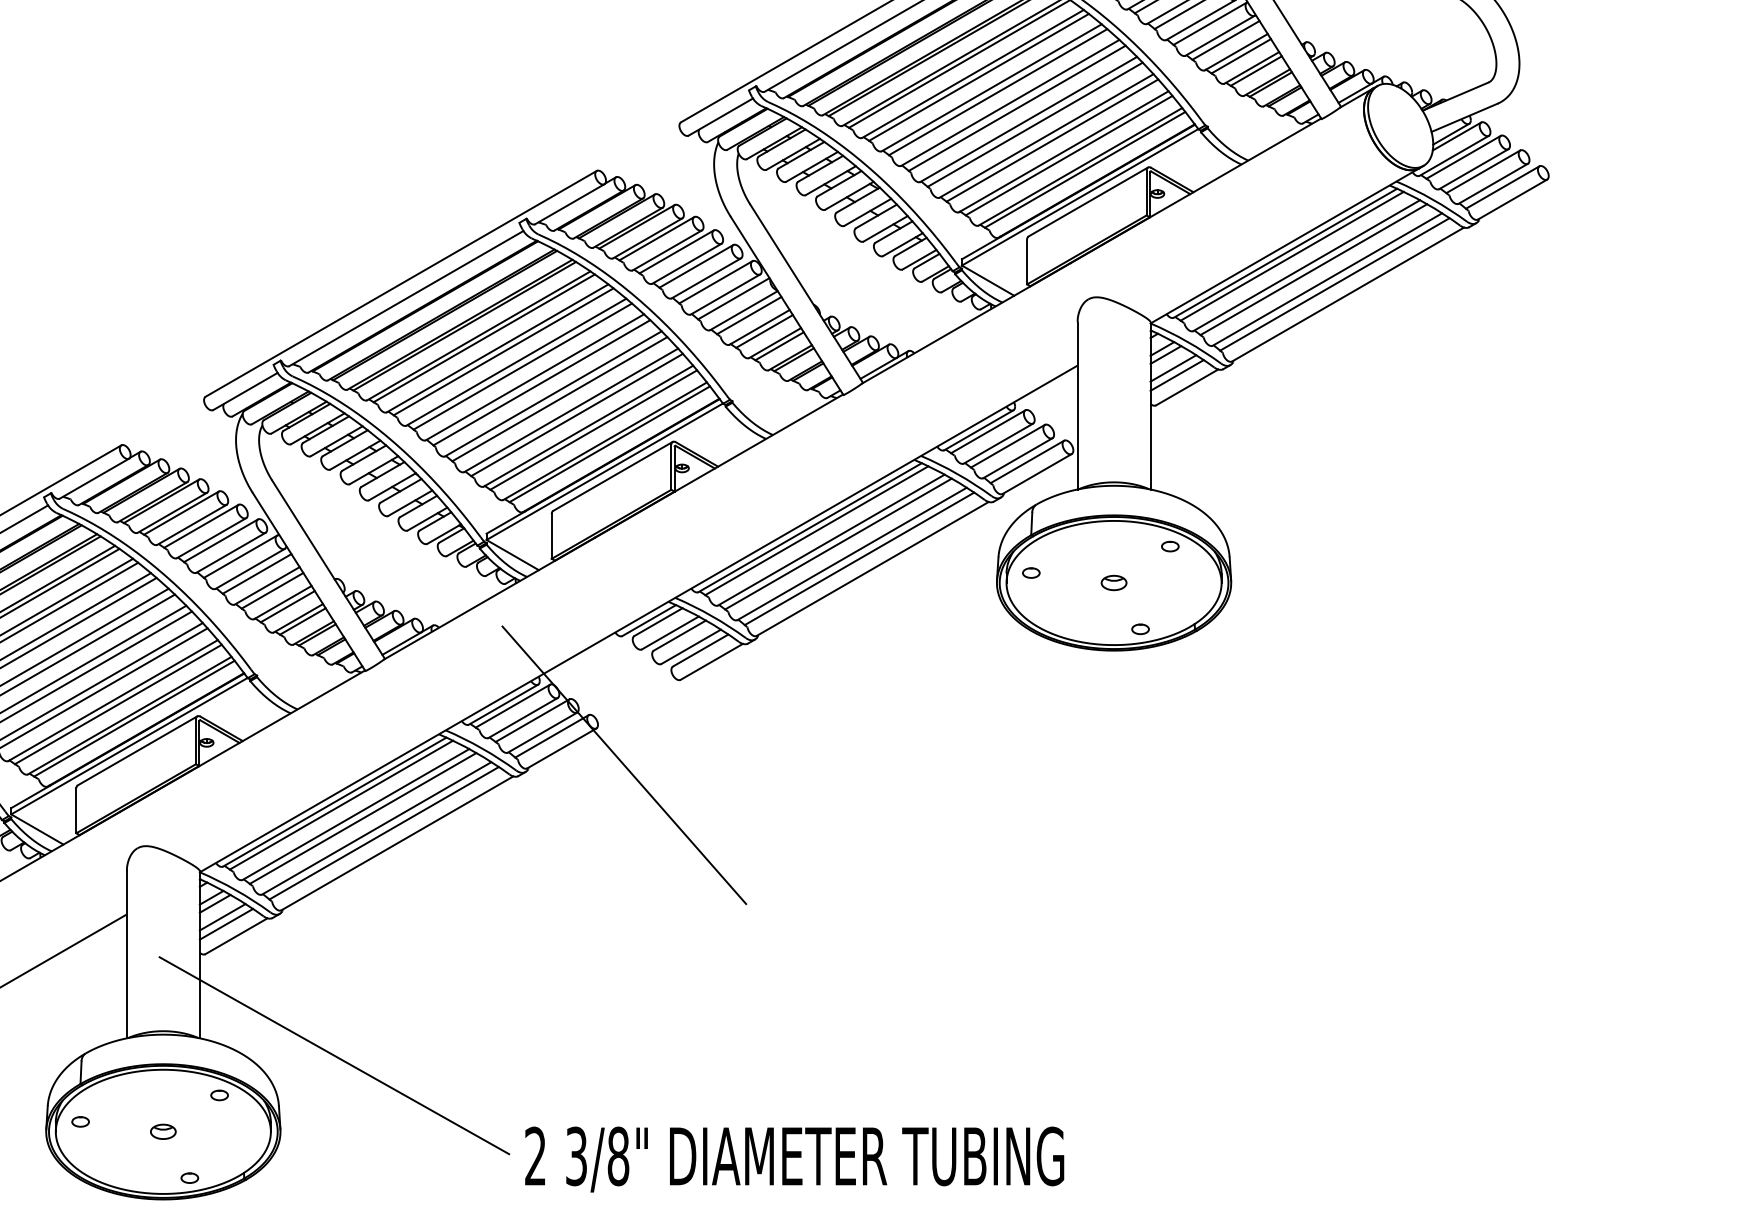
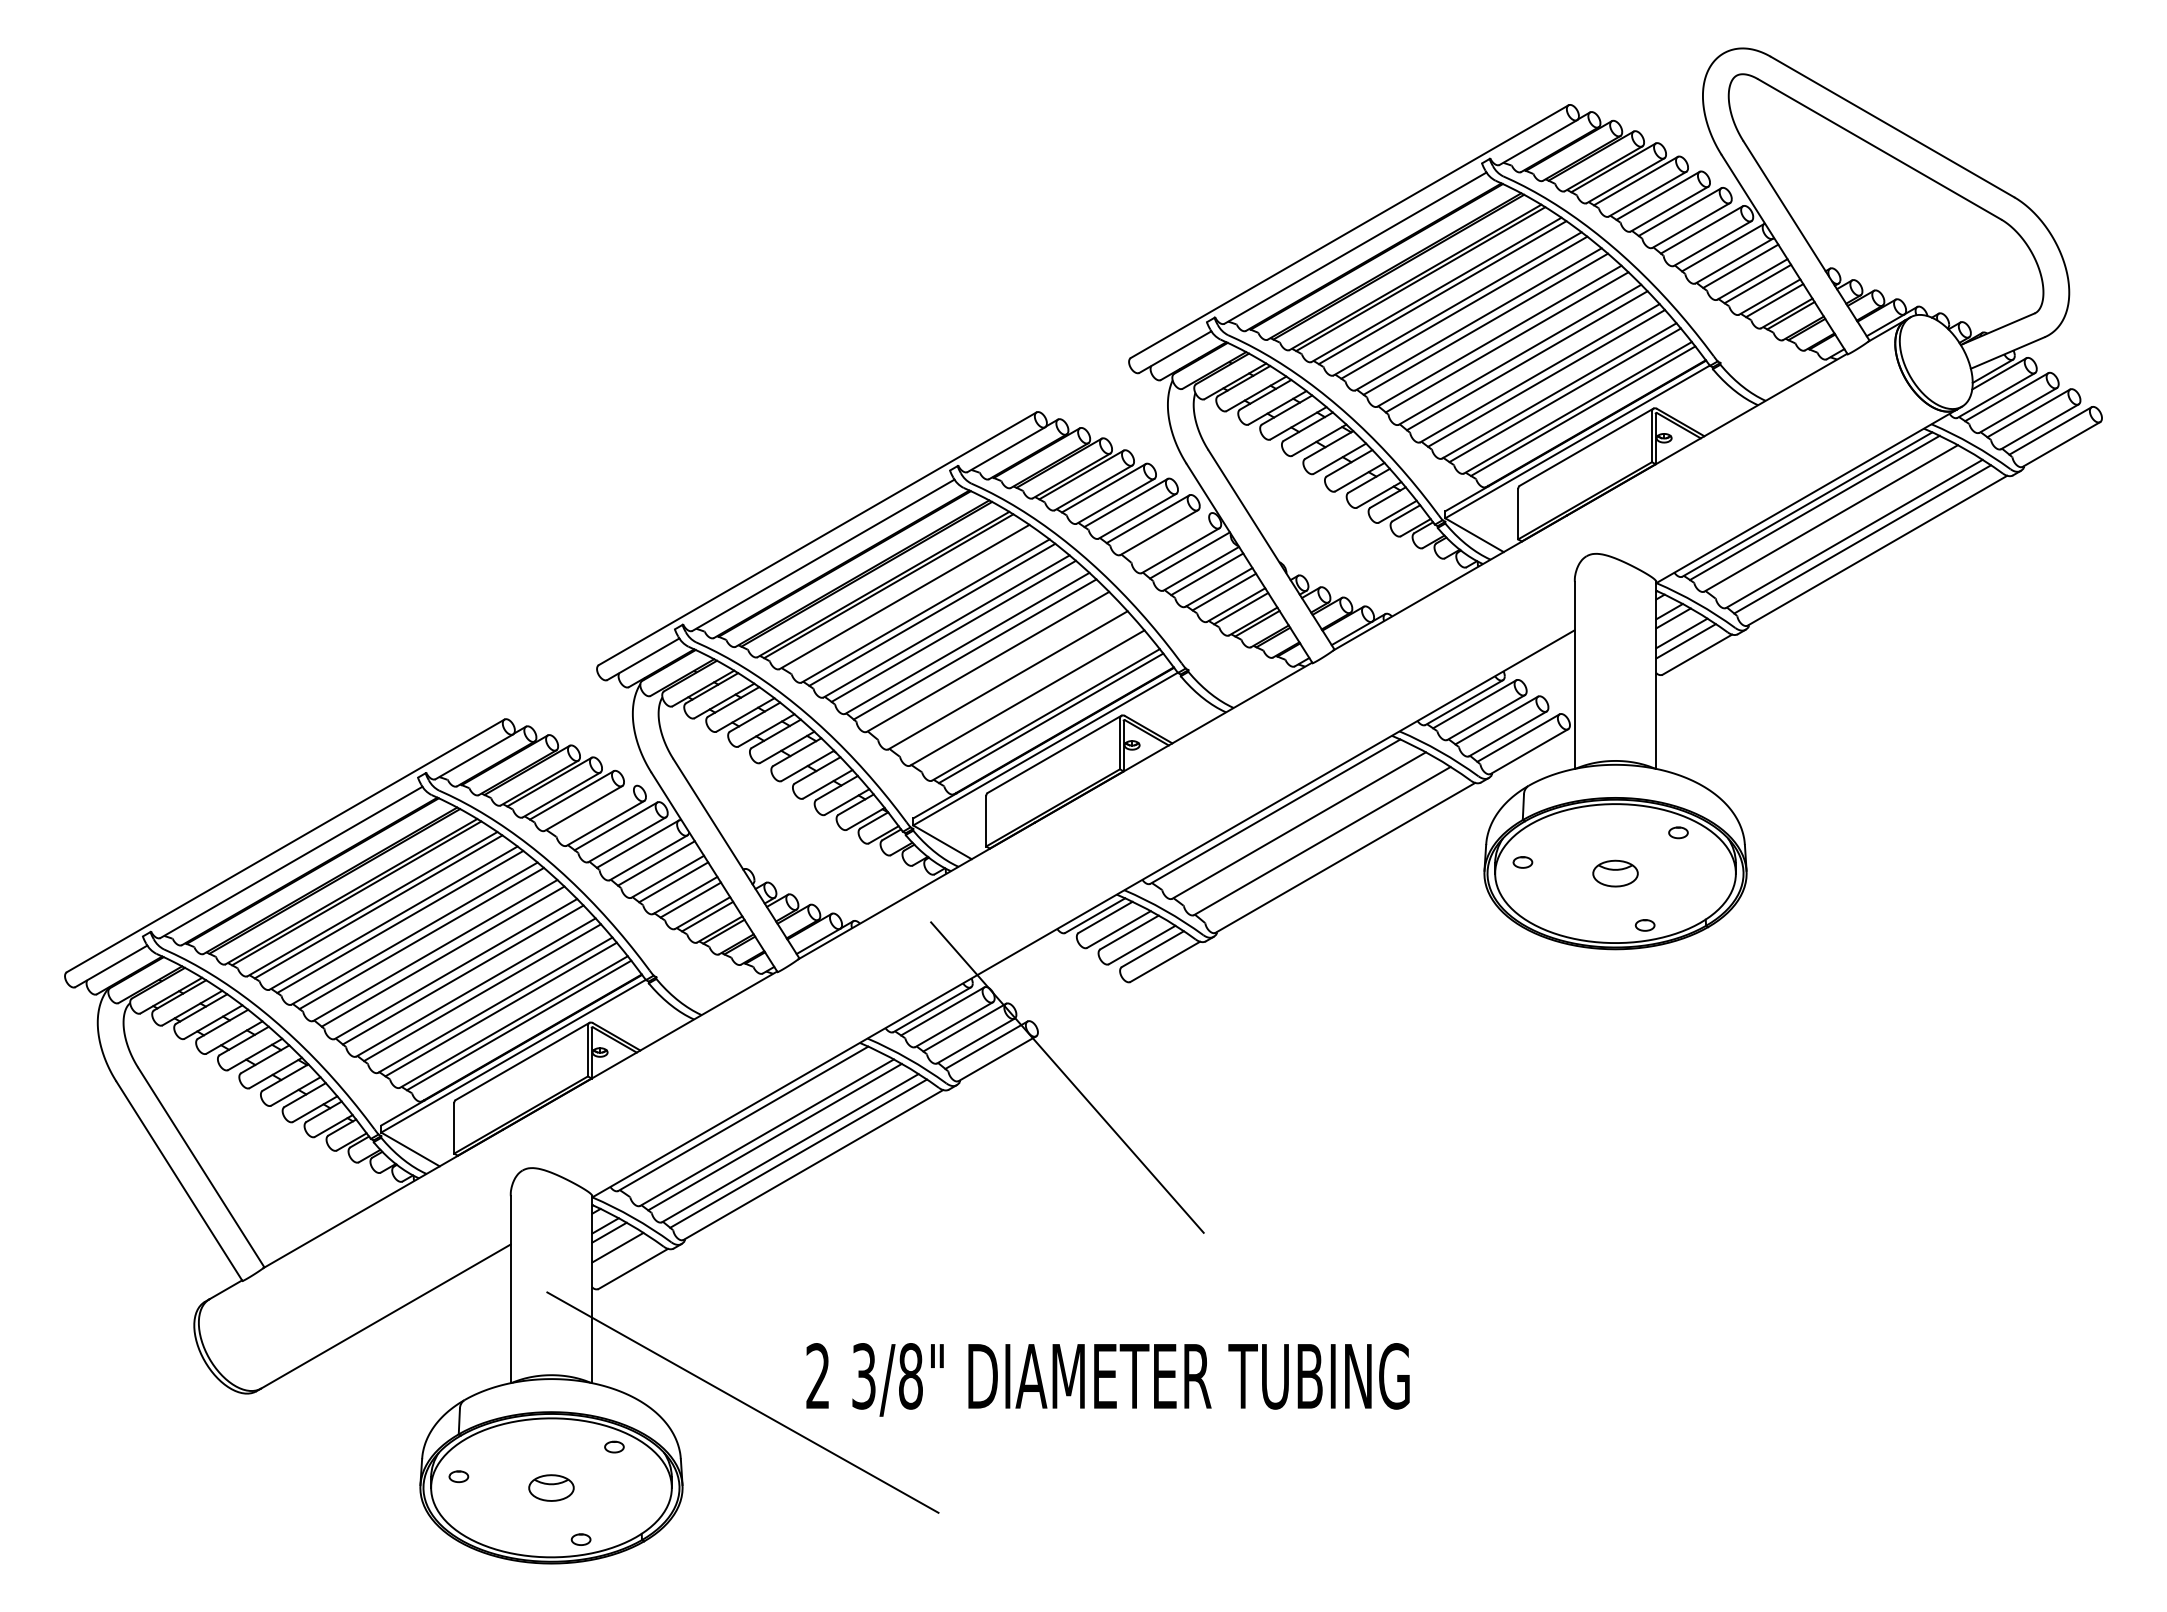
line: (1313, 269) -> (1838, 522), removed
line: (715, 281) -> (1169, 536), removed
line: (484, 338) -> (910, 599), removed
line: (559, 398) -> (994, 667), removed
line: (577, 414) -> (1014, 685), removed
line: (593, 430) -> (1032, 702), removed
line: (200, 526) -> (593, 810), removed
line: (816, 530) -> (1282, 814), removed
line: (837, 543) -> (1306, 829), removed
line: (859, 558) -> (1330, 846), removed
part: (1114, 582) -> (1615, 873), size x1.6
line: (341, 805) -> (750, 1122), removed
line: (225, 924) -> (621, 1255), removed
part: (163, 1131) -> (551, 1487), size x1.6
text: (794, 1159) -> (1107, 1379), moved

